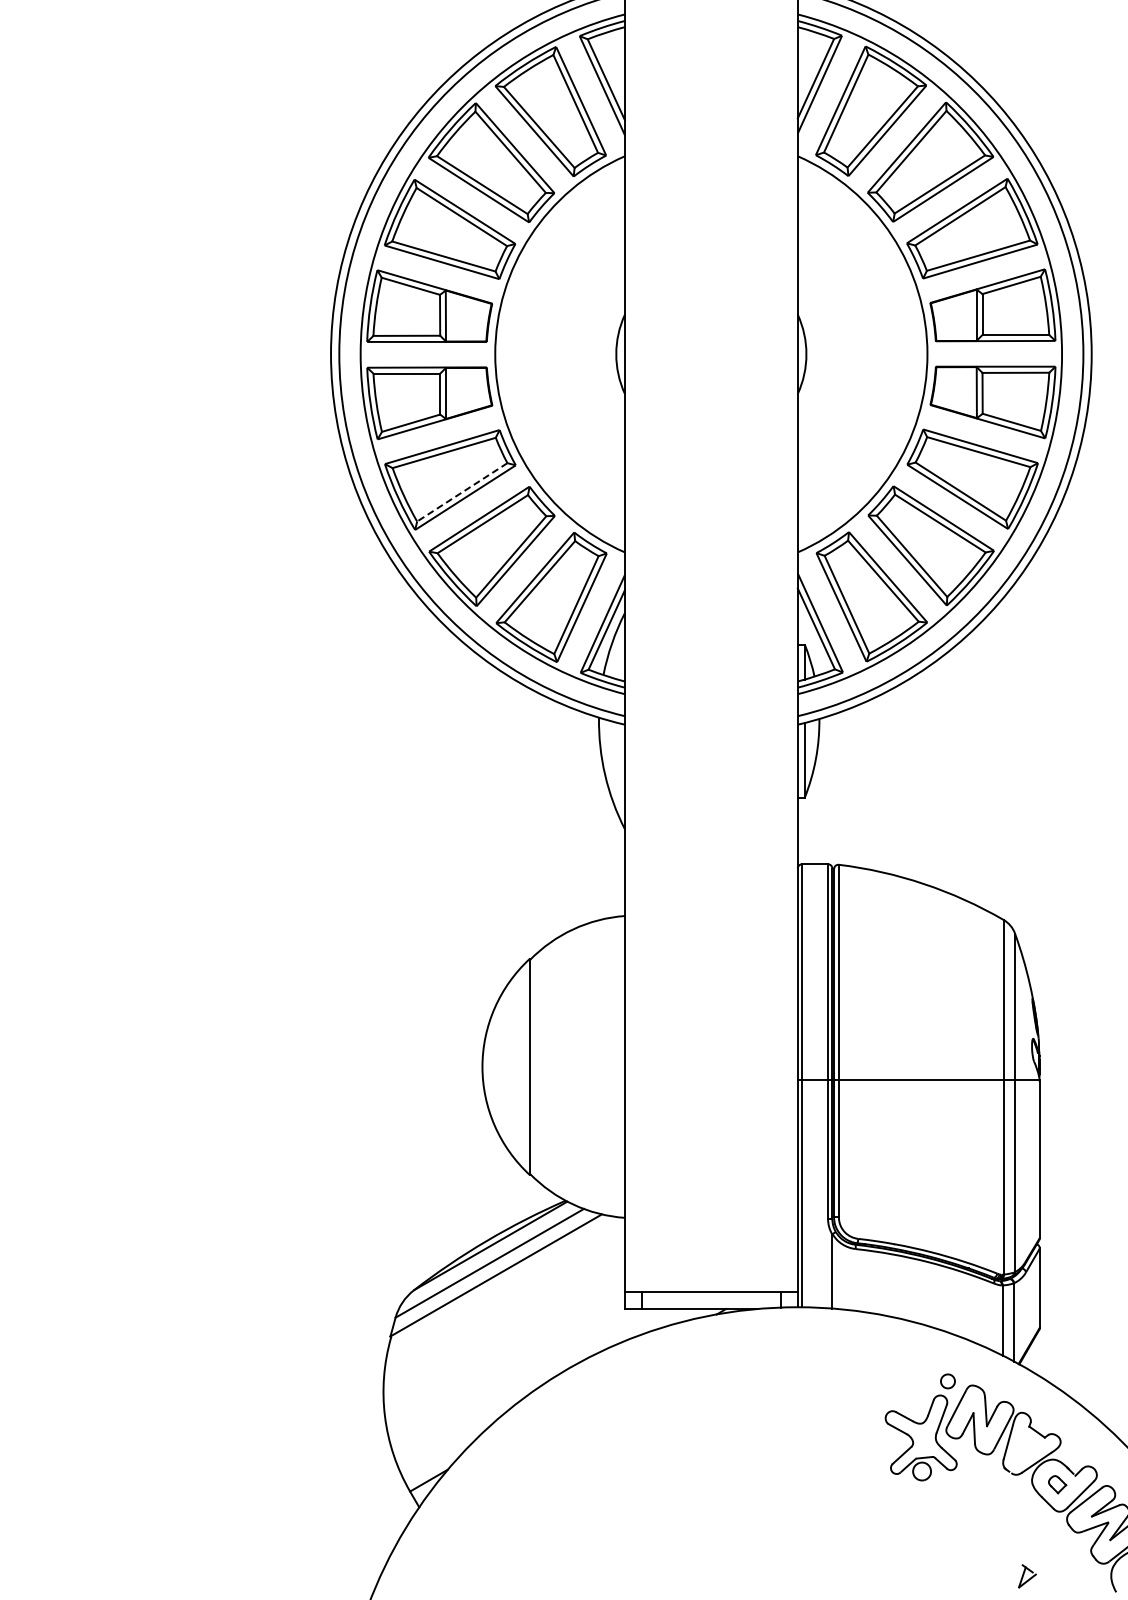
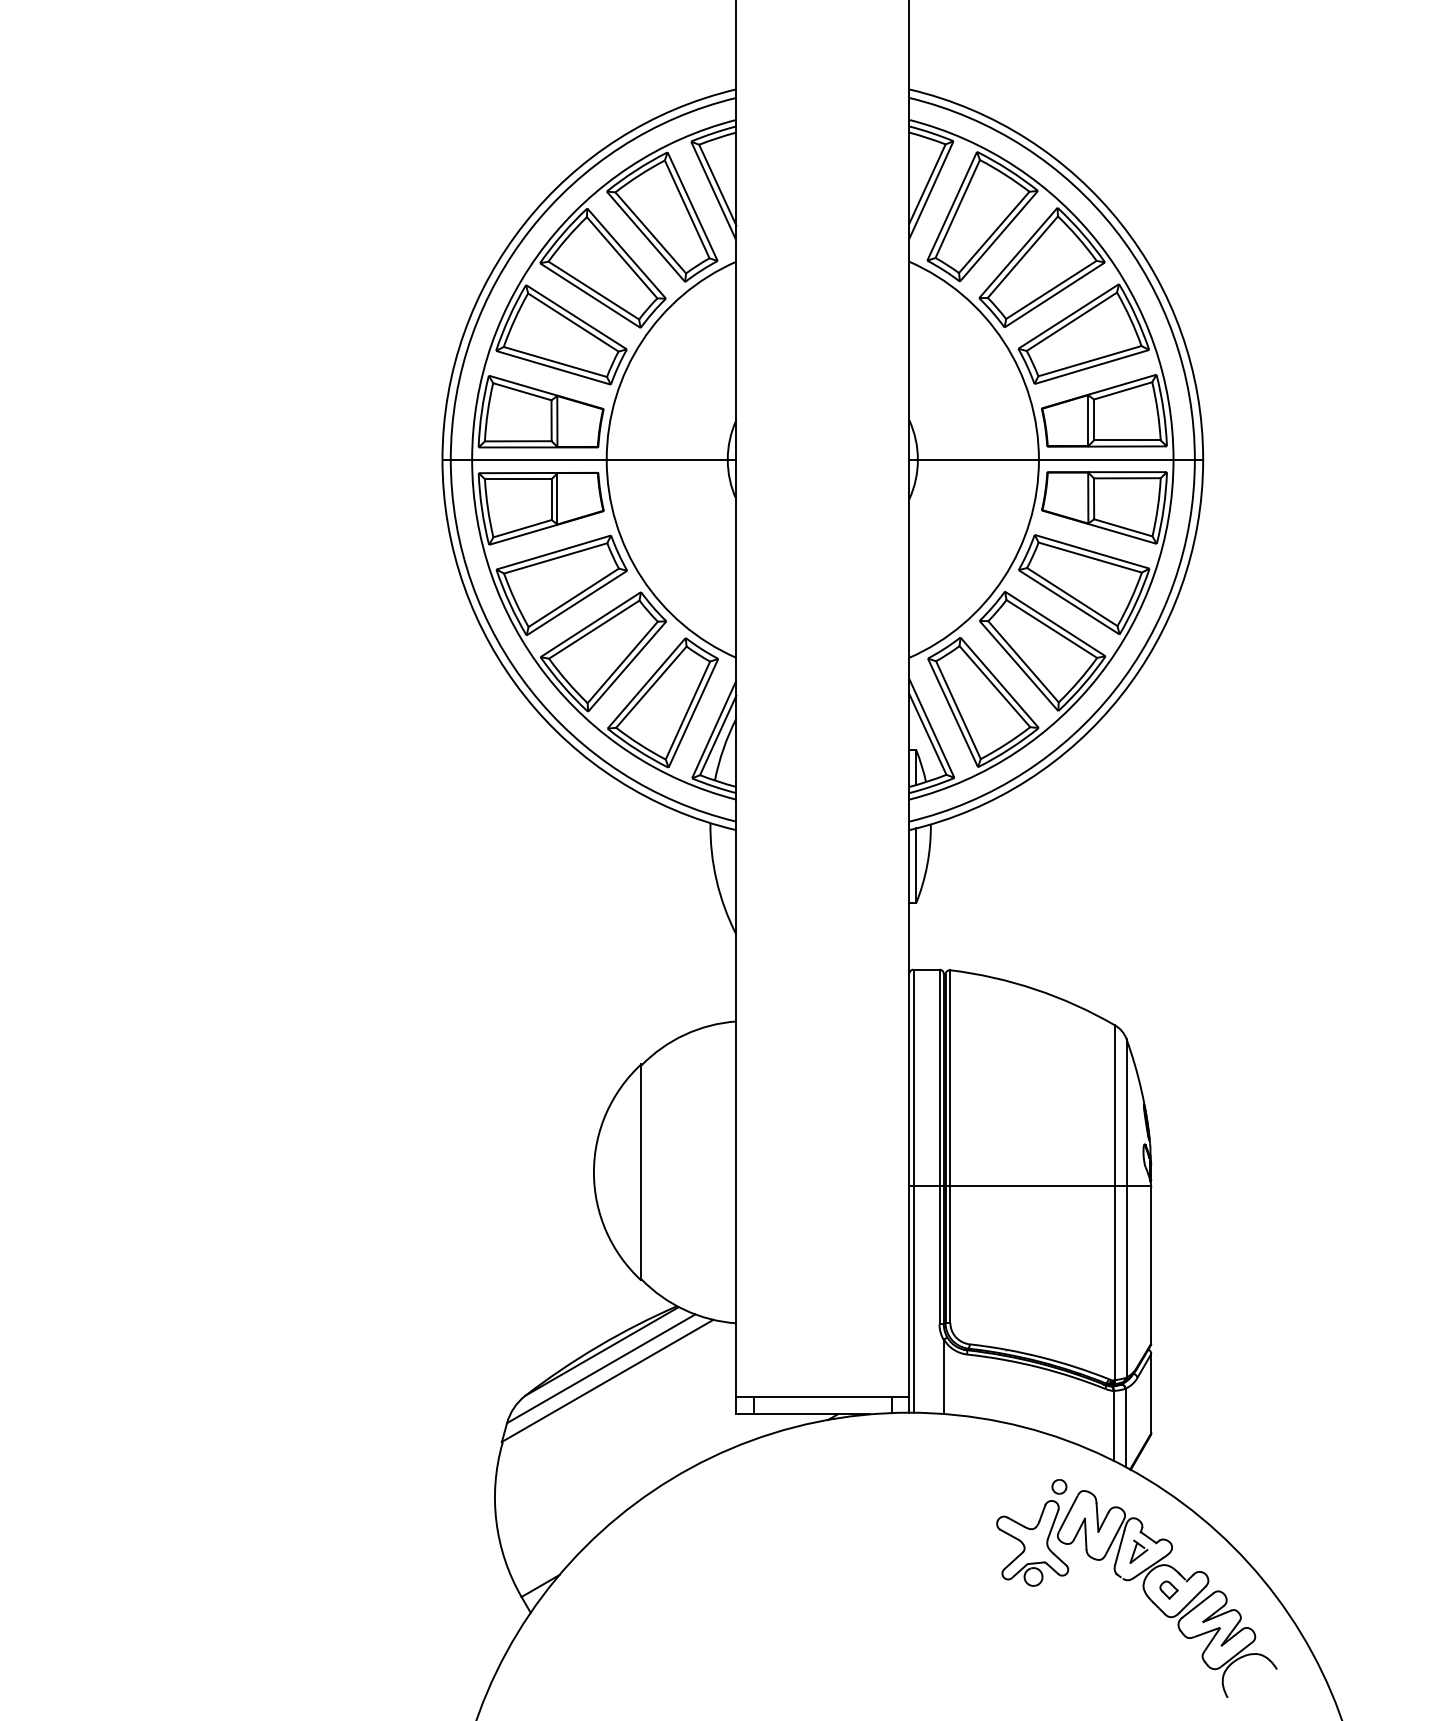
line: (478, 354) -> (589, 459), added
line: (945, 354) -> (1056, 459), added
line: (462, 492) -> (573, 597), dashed -> solid
part: (1027, 1576) -> (1138, 1551), moved

